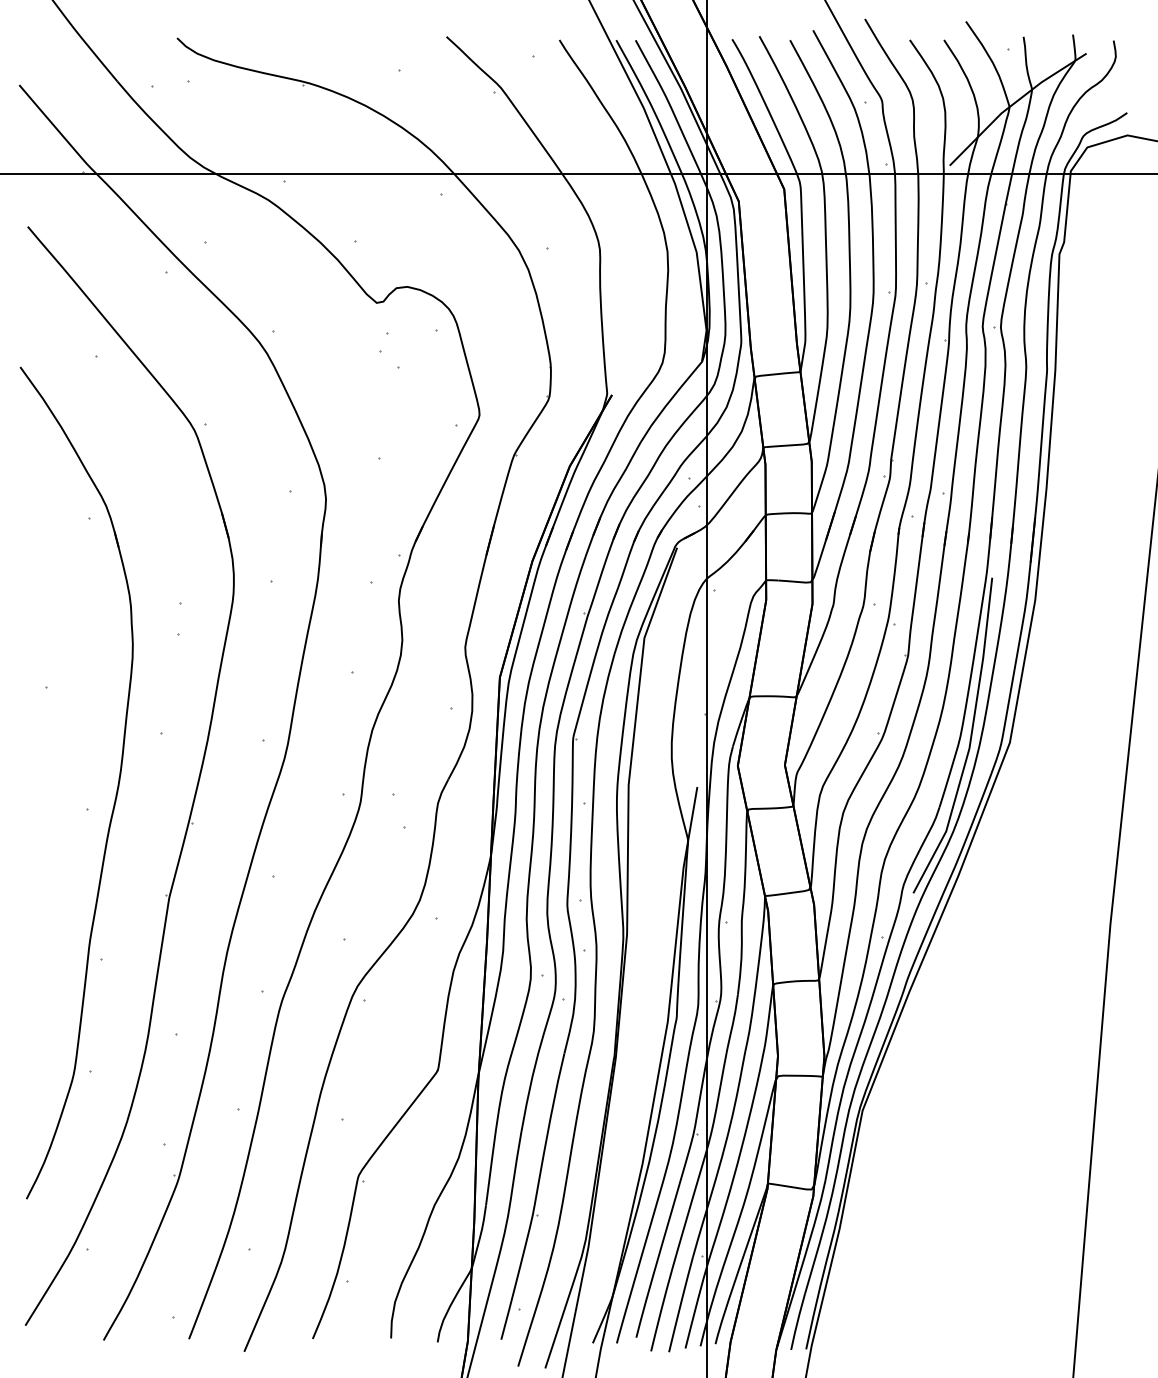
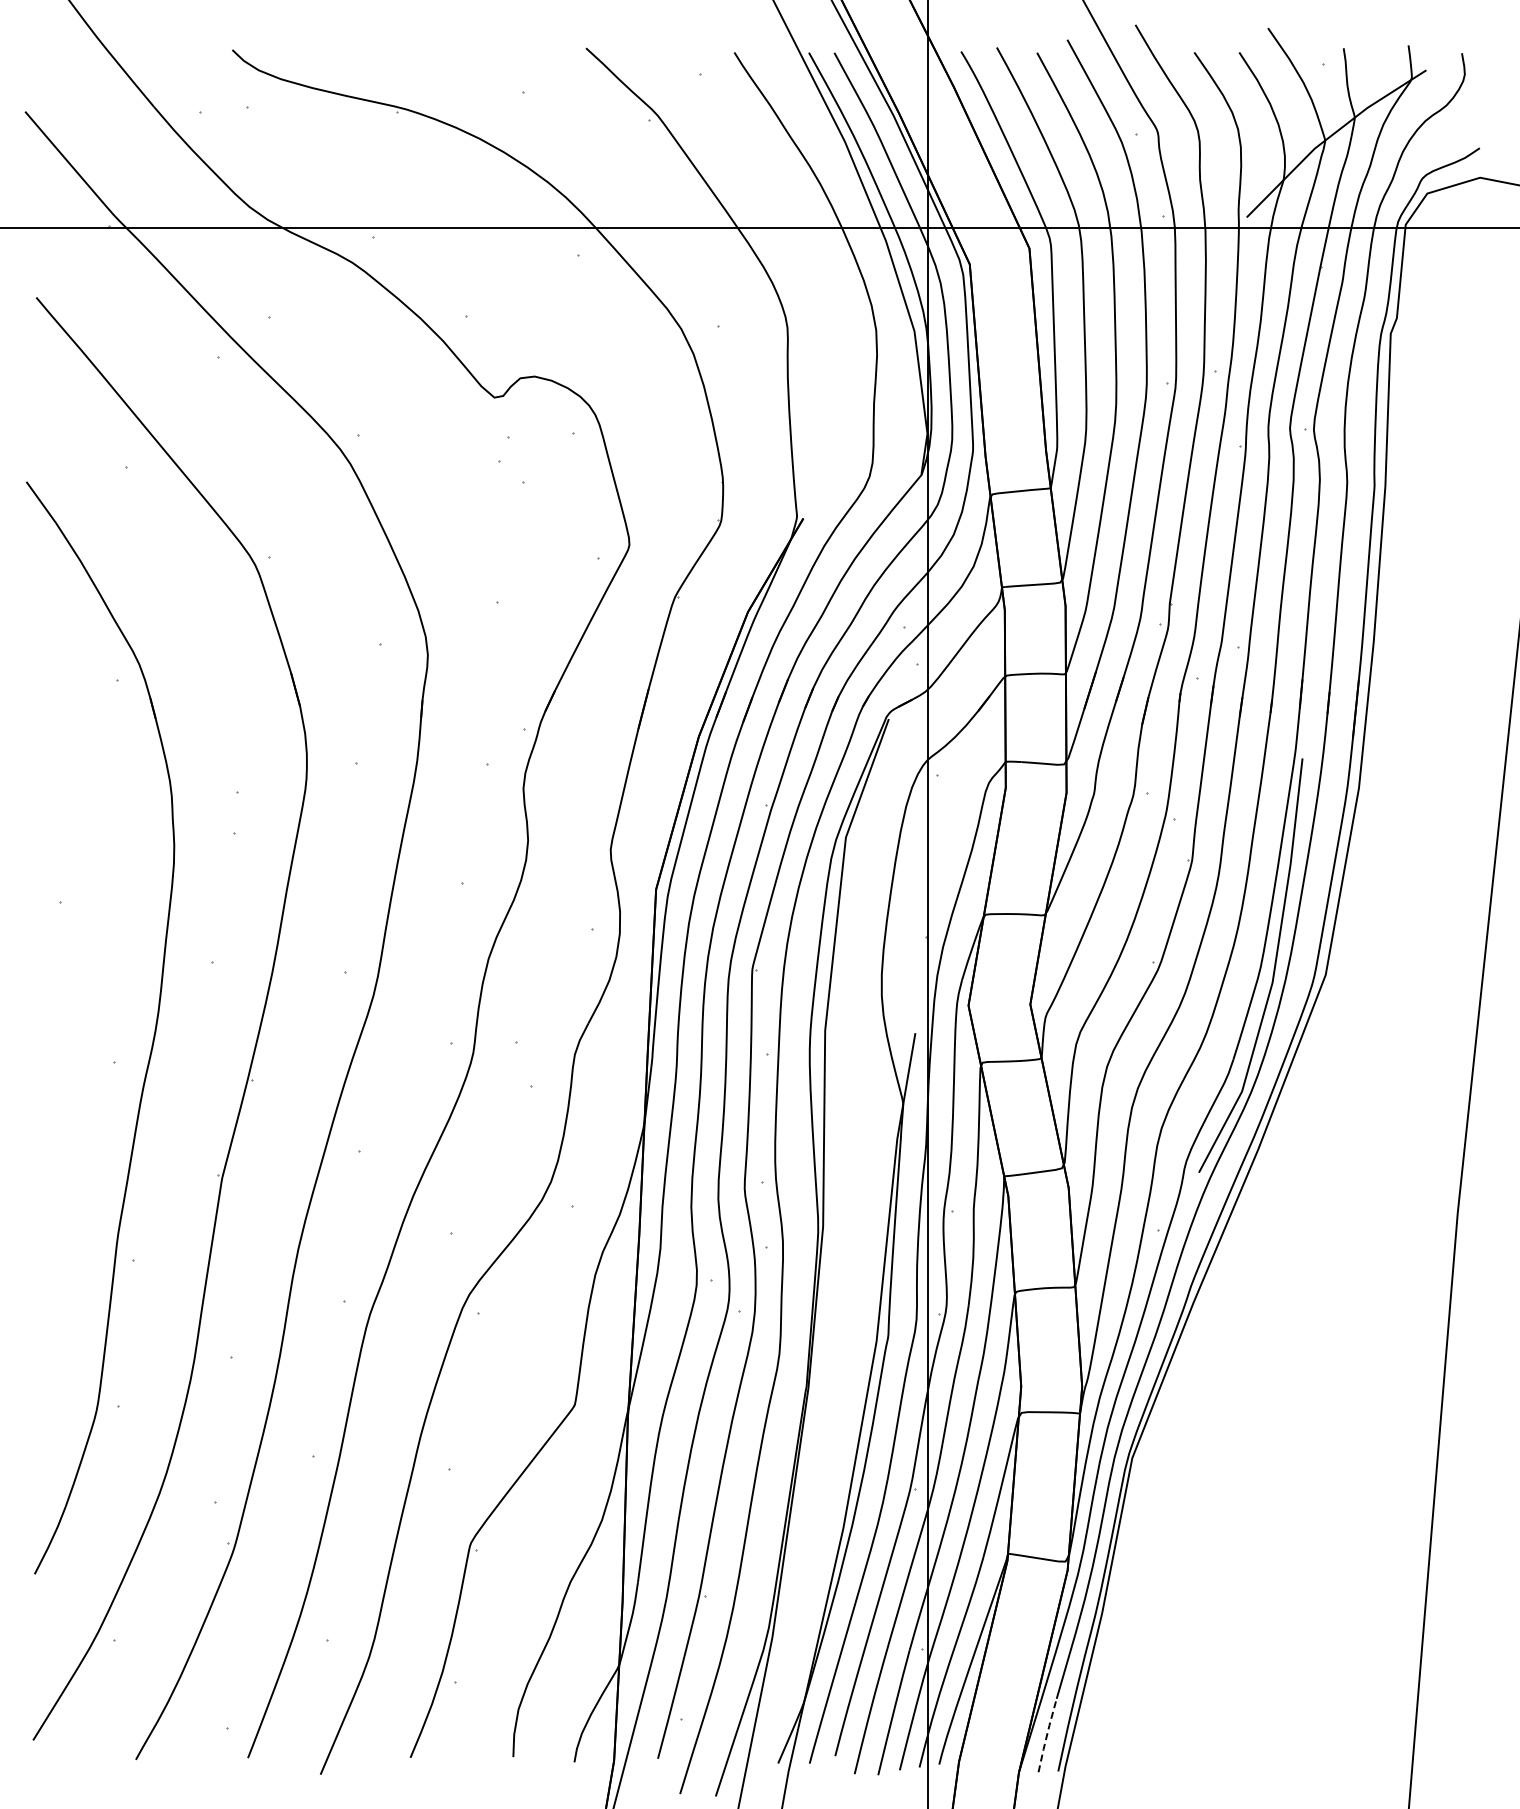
line: (797, 1321) -> (1047, 1735), solid -> dashed

